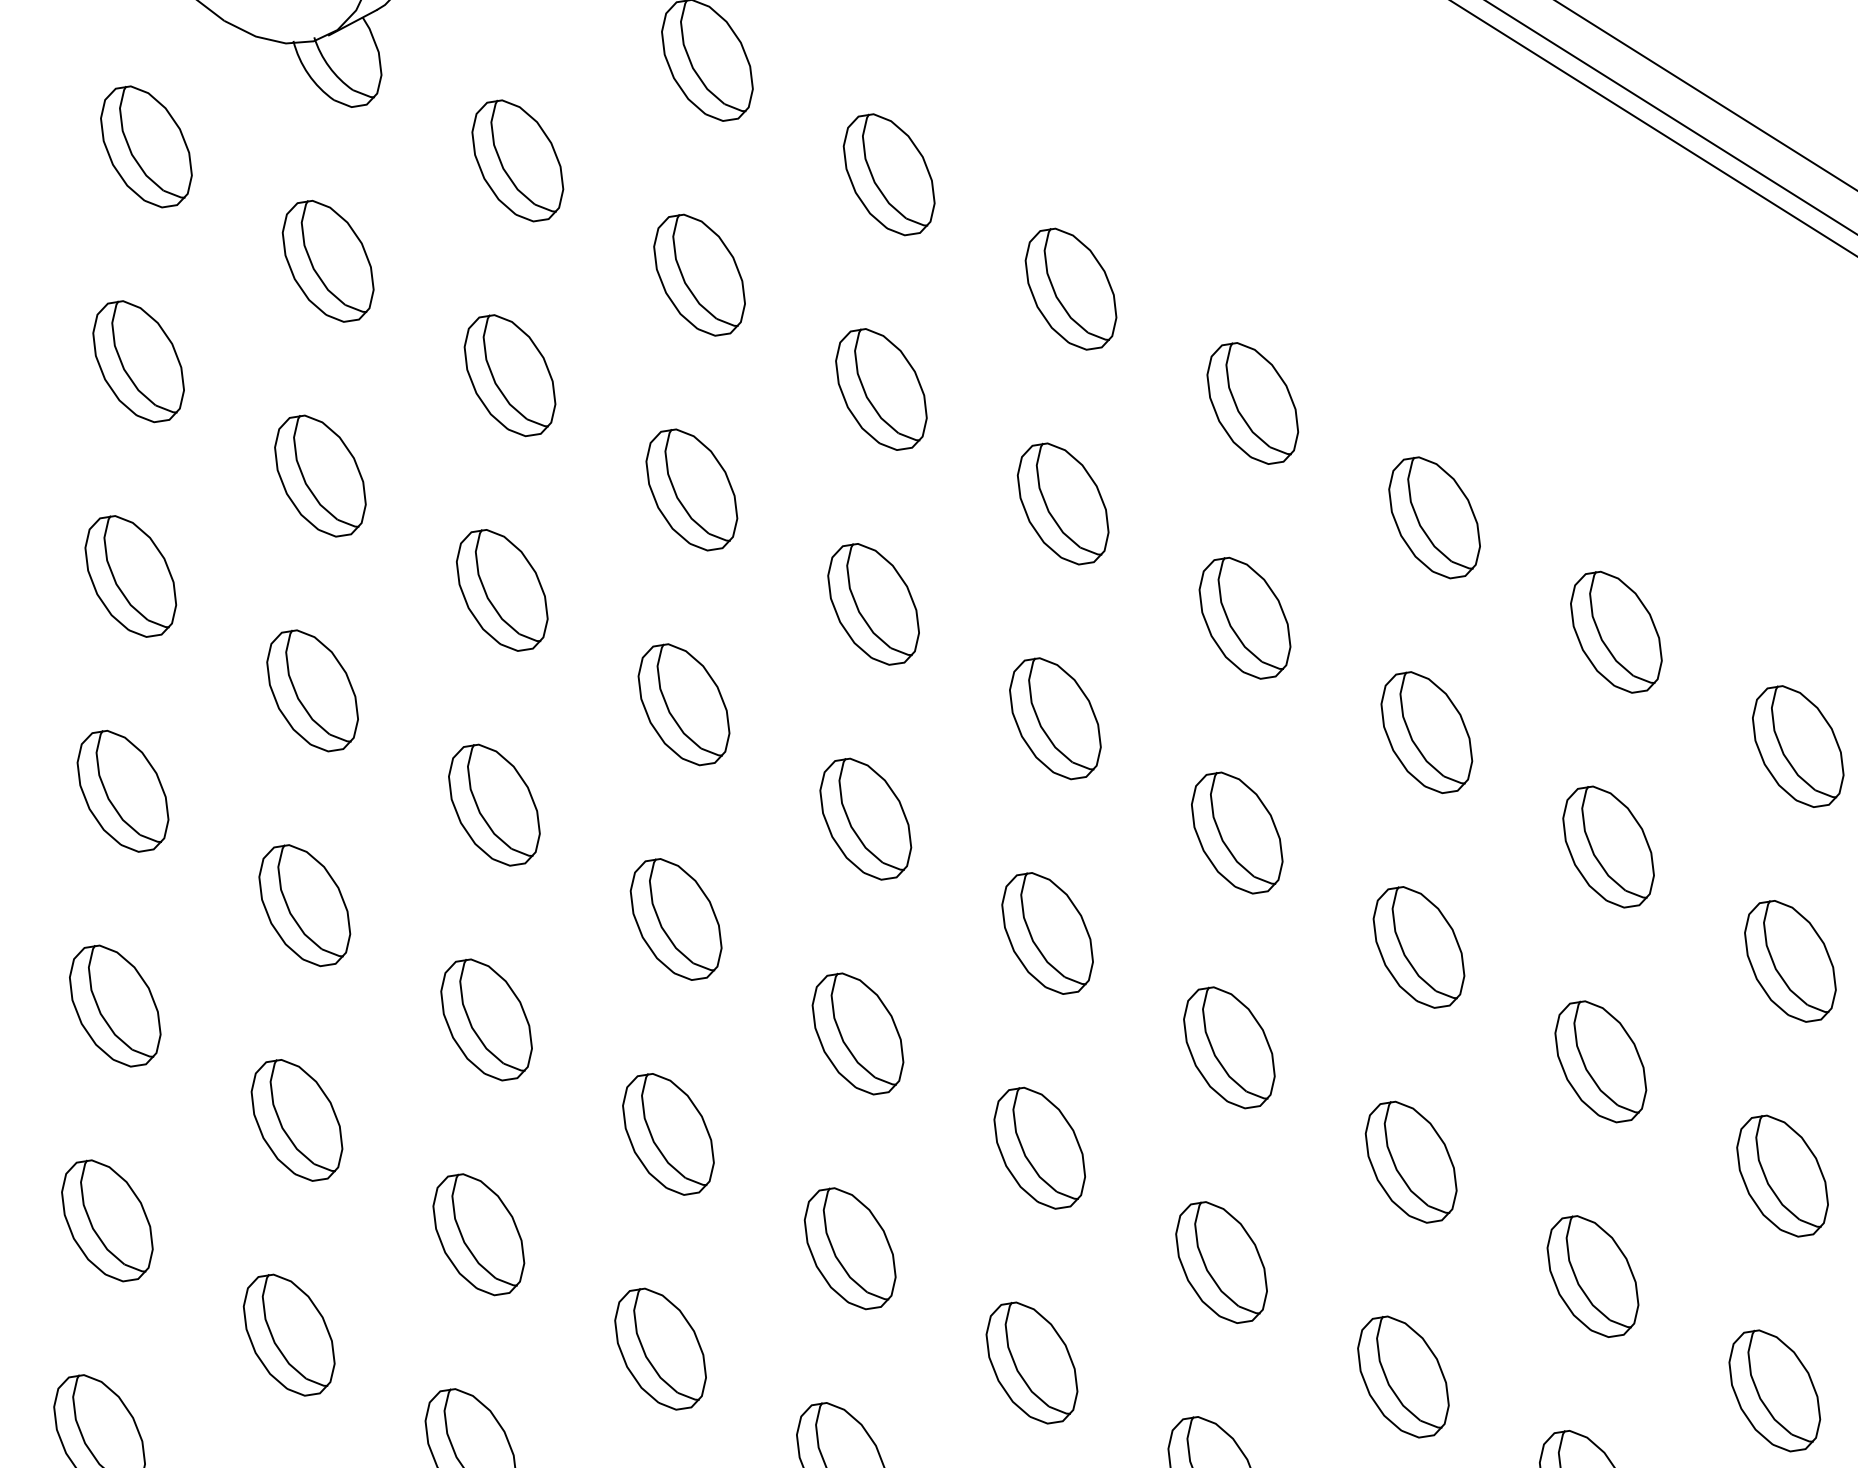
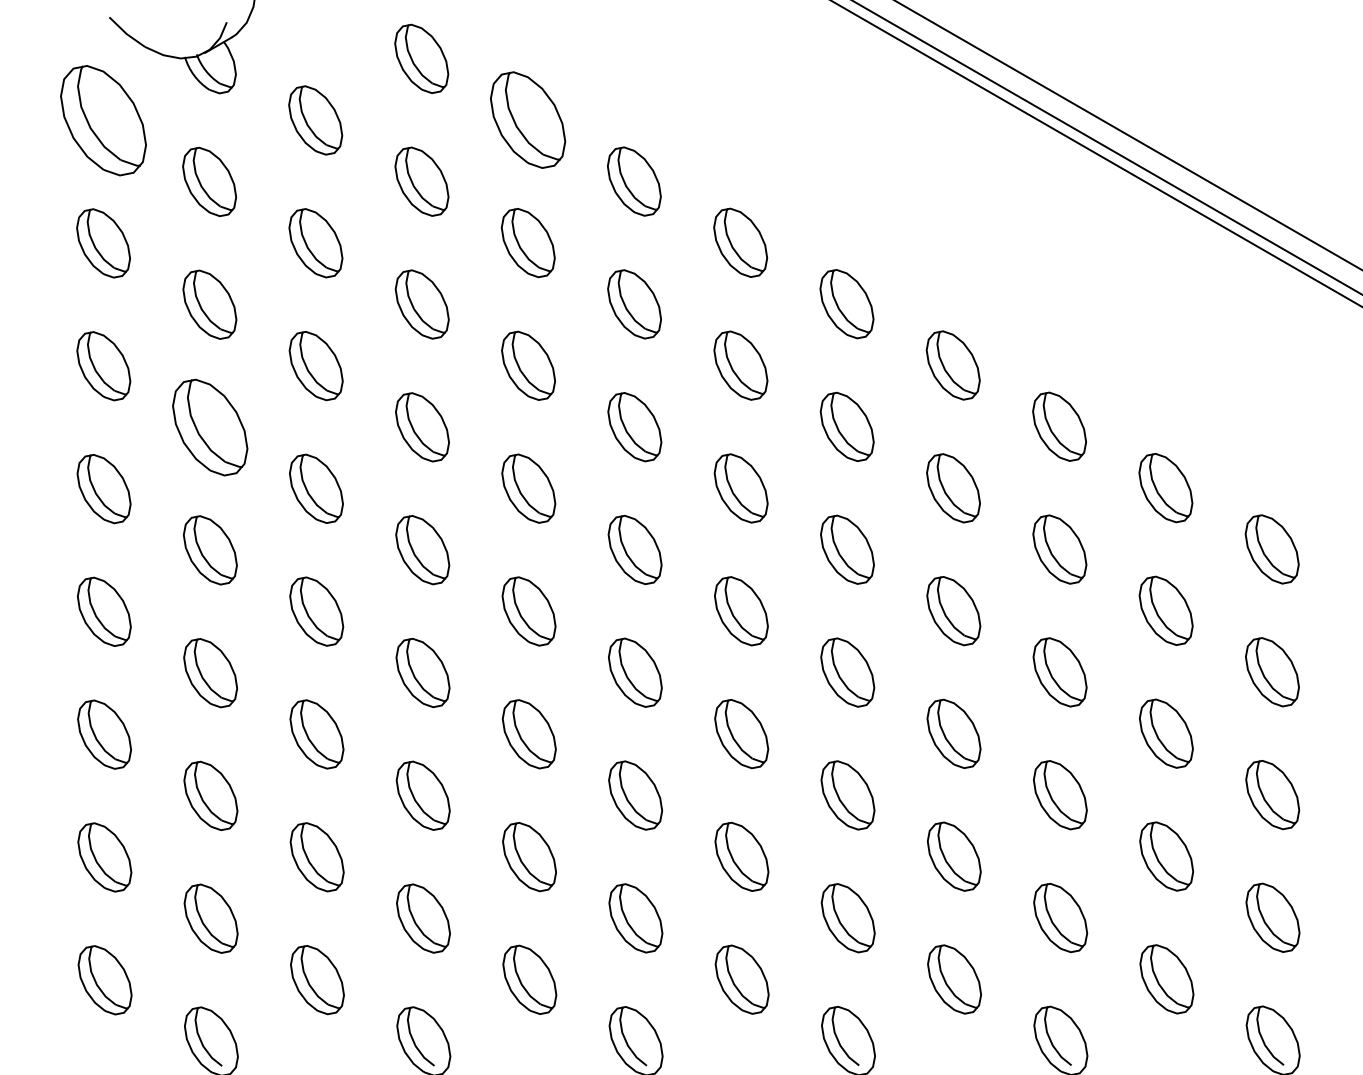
part: (144, 146) -> (102, 120), size x1.6
part: (888, 175) -> (527, 120), size x1.4
part: (311, 690) -> (209, 427), size x1.4

